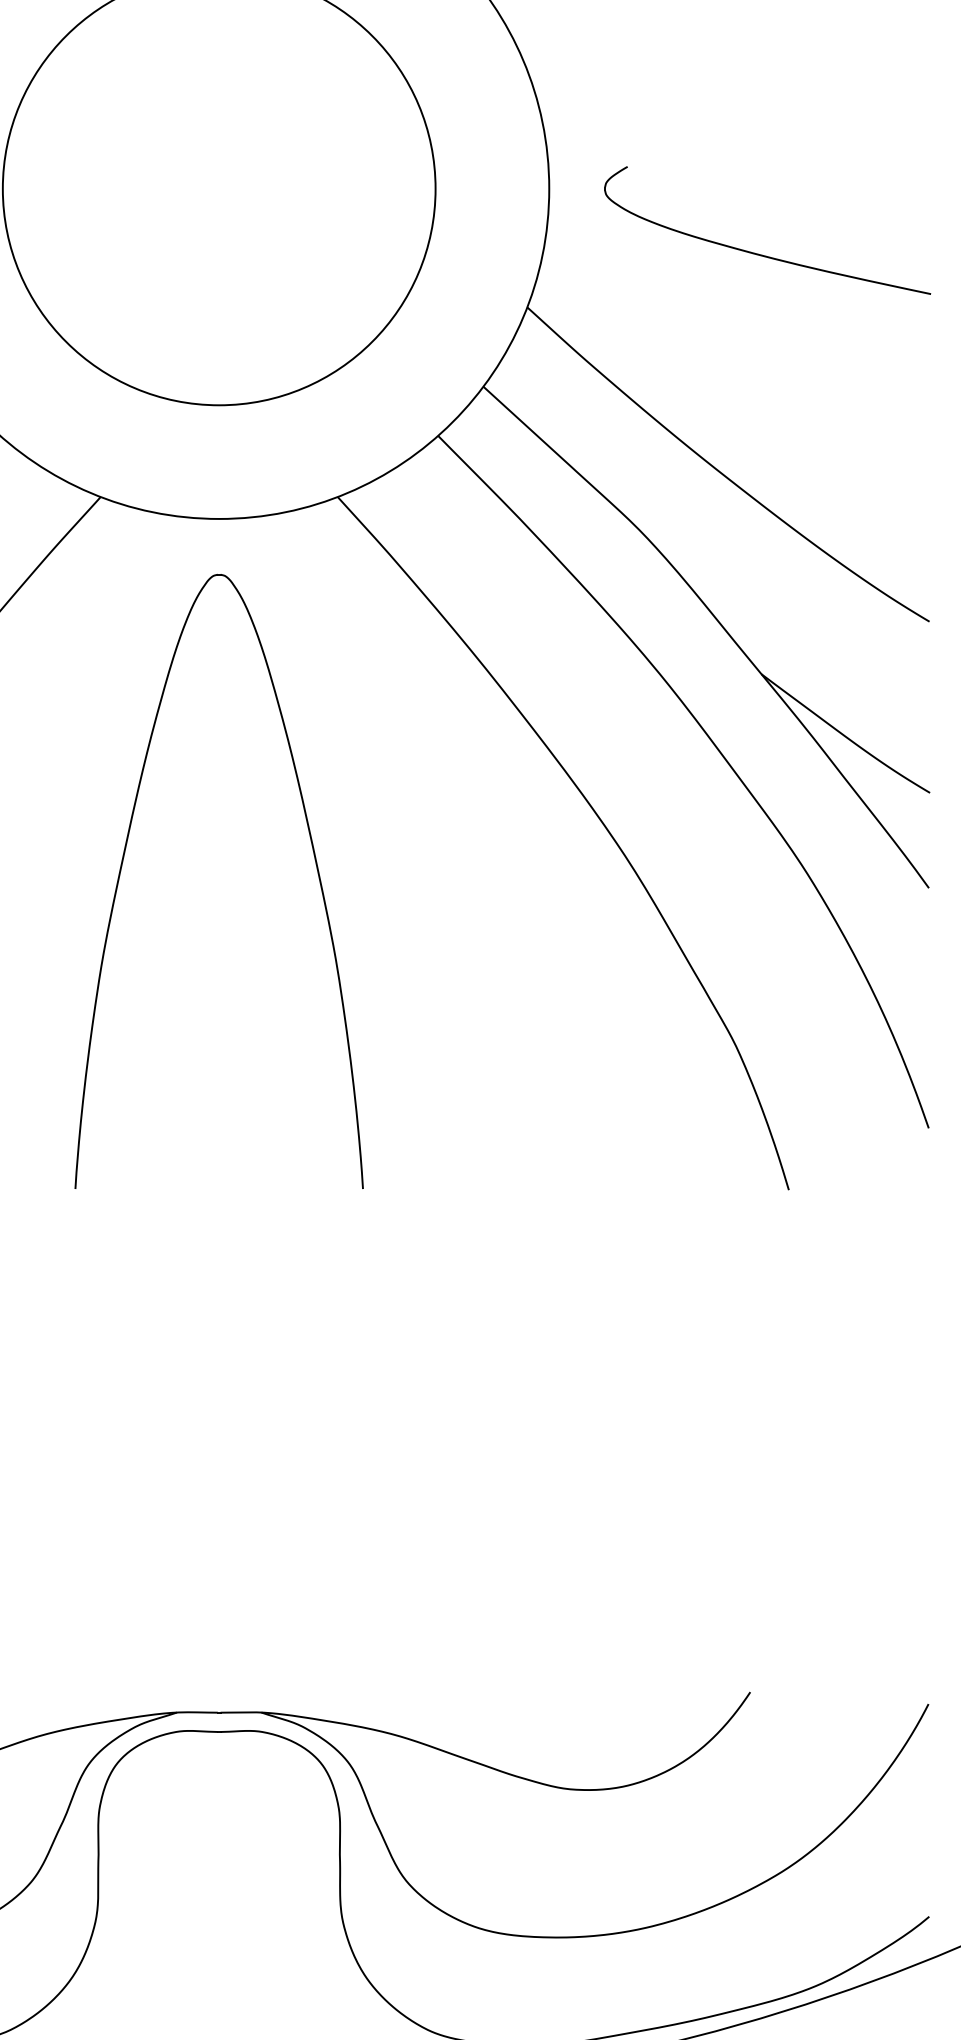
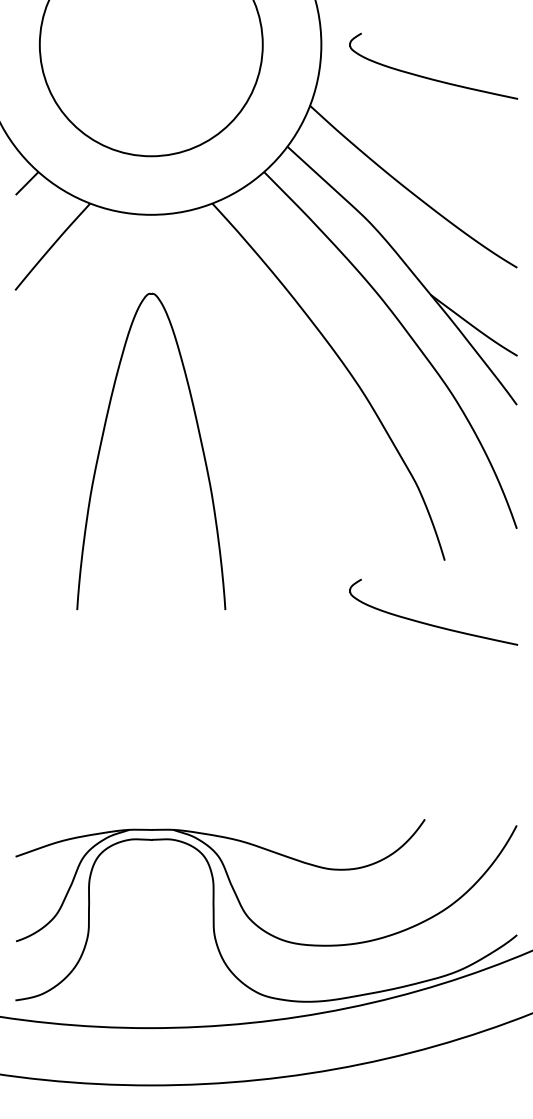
part: (312, 857) -> (199, 439), moved
part: (759, 1312) -> (429, 623), added

